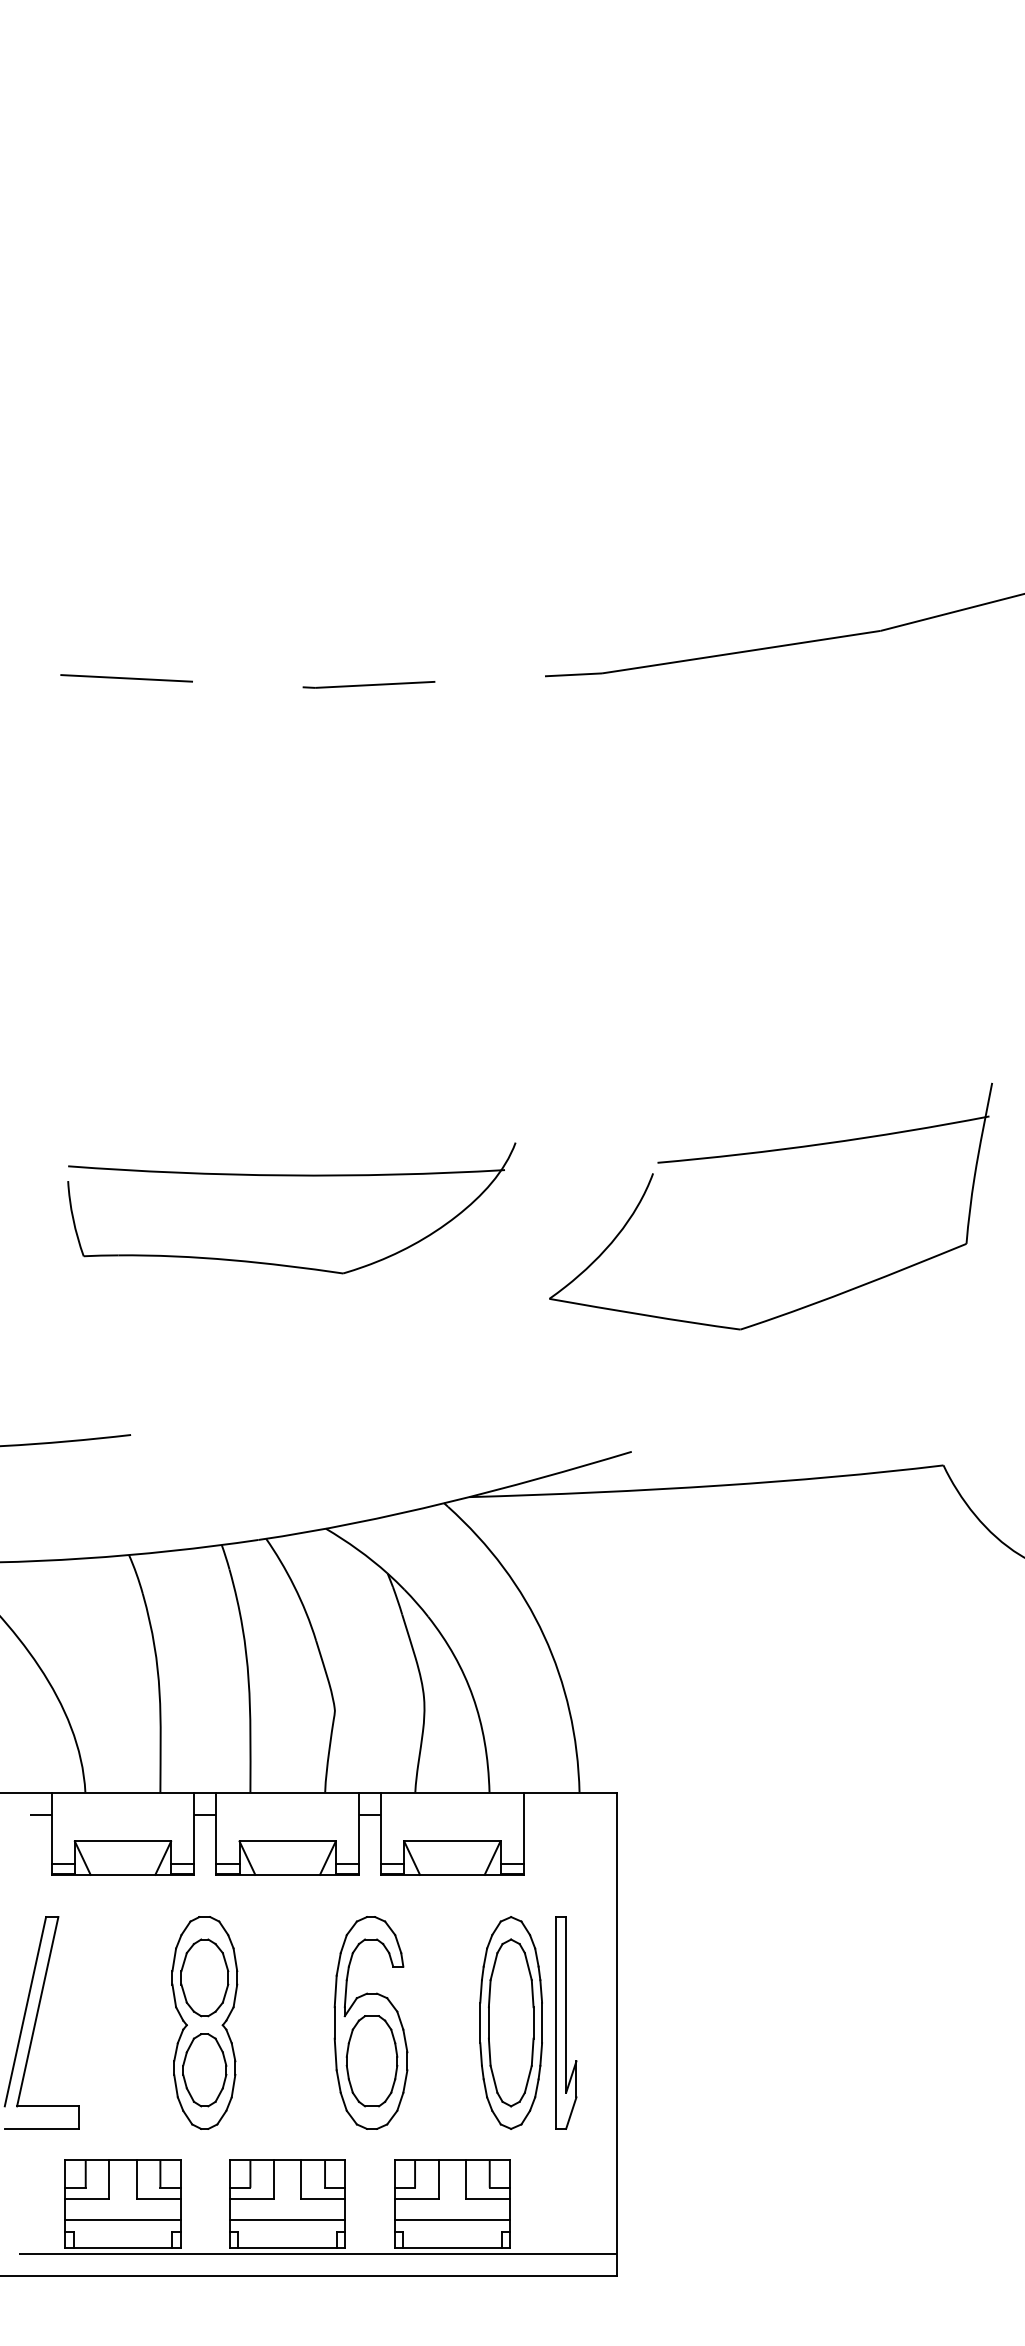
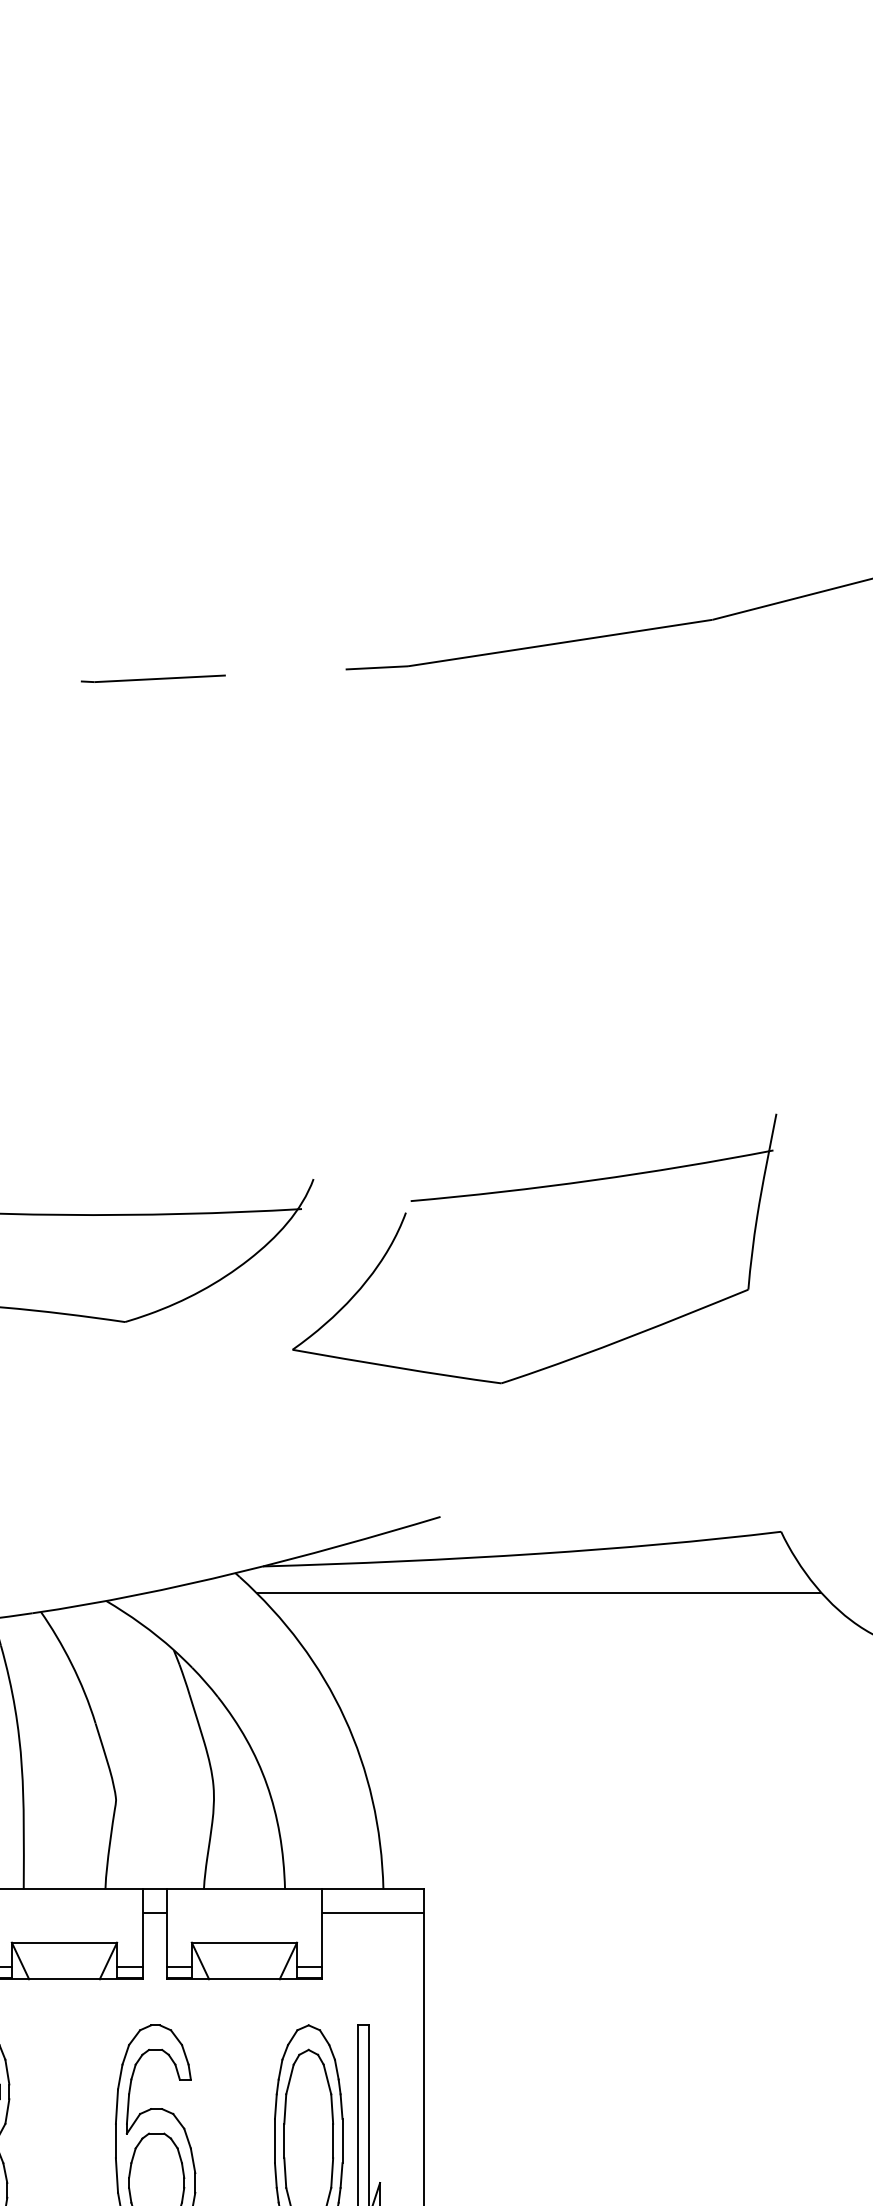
part: (767, 1152) -> (530, 1189), moved
line: (721, 1521) -> (538, 1593), added
line: (570, 1814) -> (373, 1913), added

